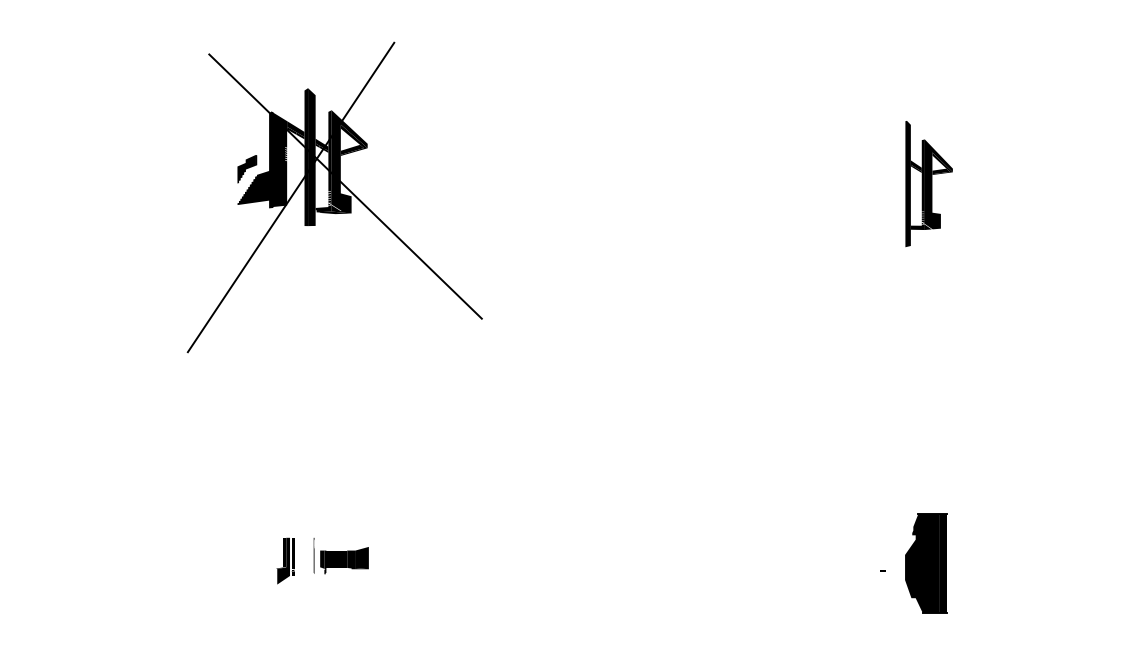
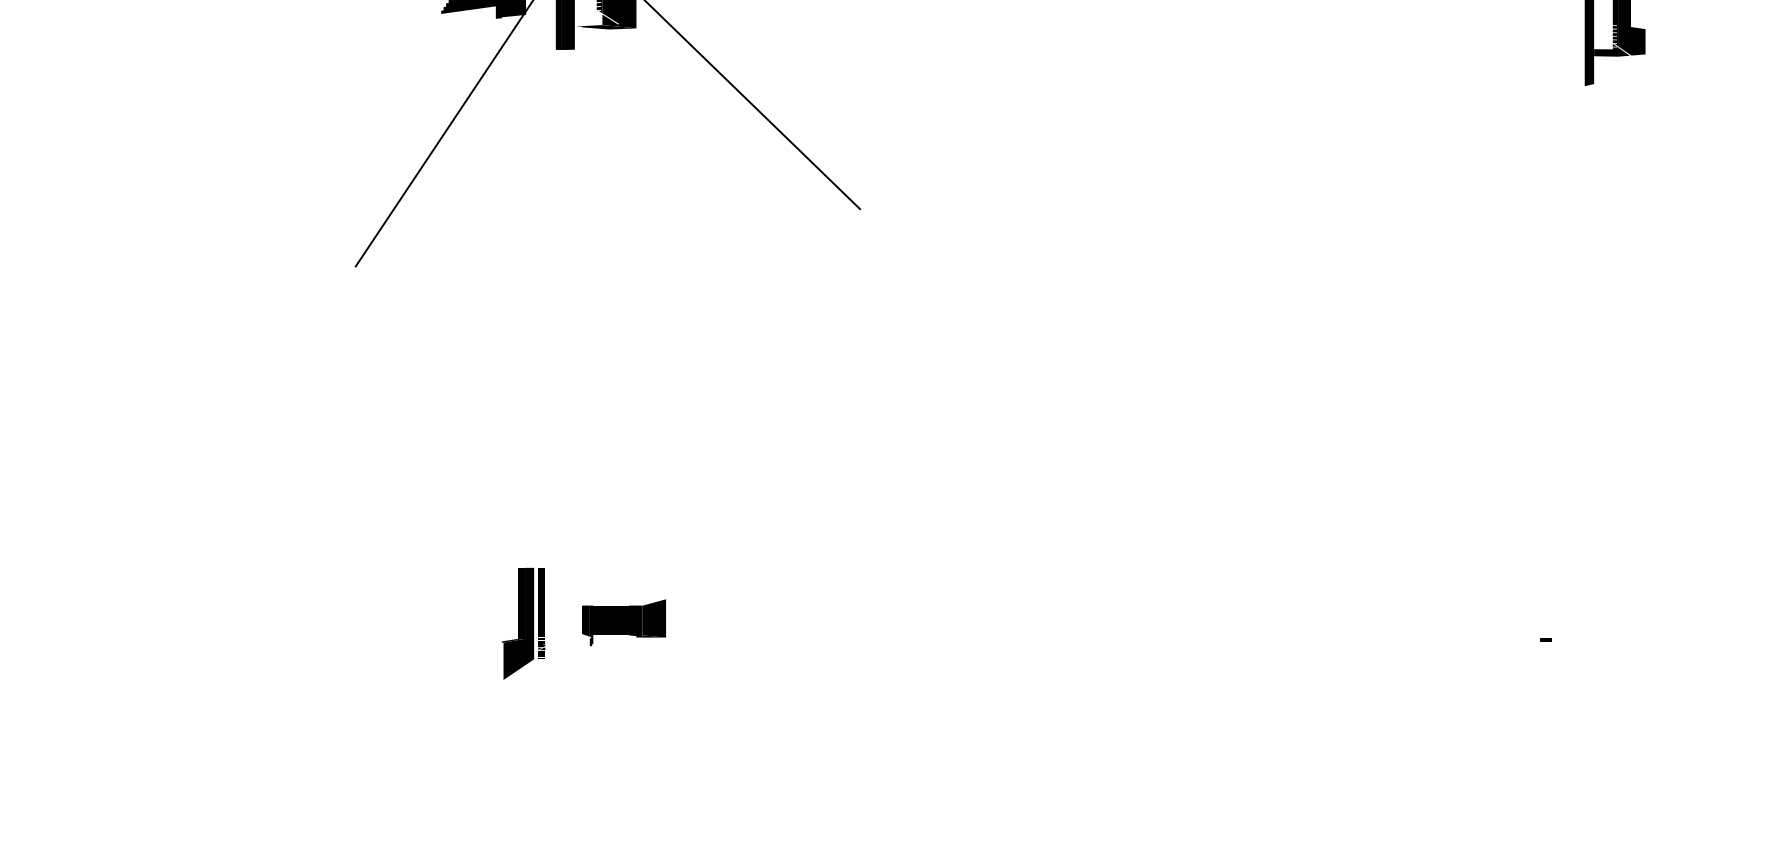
fill: (323, 207) -> (588, 18), removed
fill: (313, 555) -> (571, 614), removed
part: (285, 560) -> (523, 622), size x1.4
part: (926, 563) -> (1620, 627), removed

